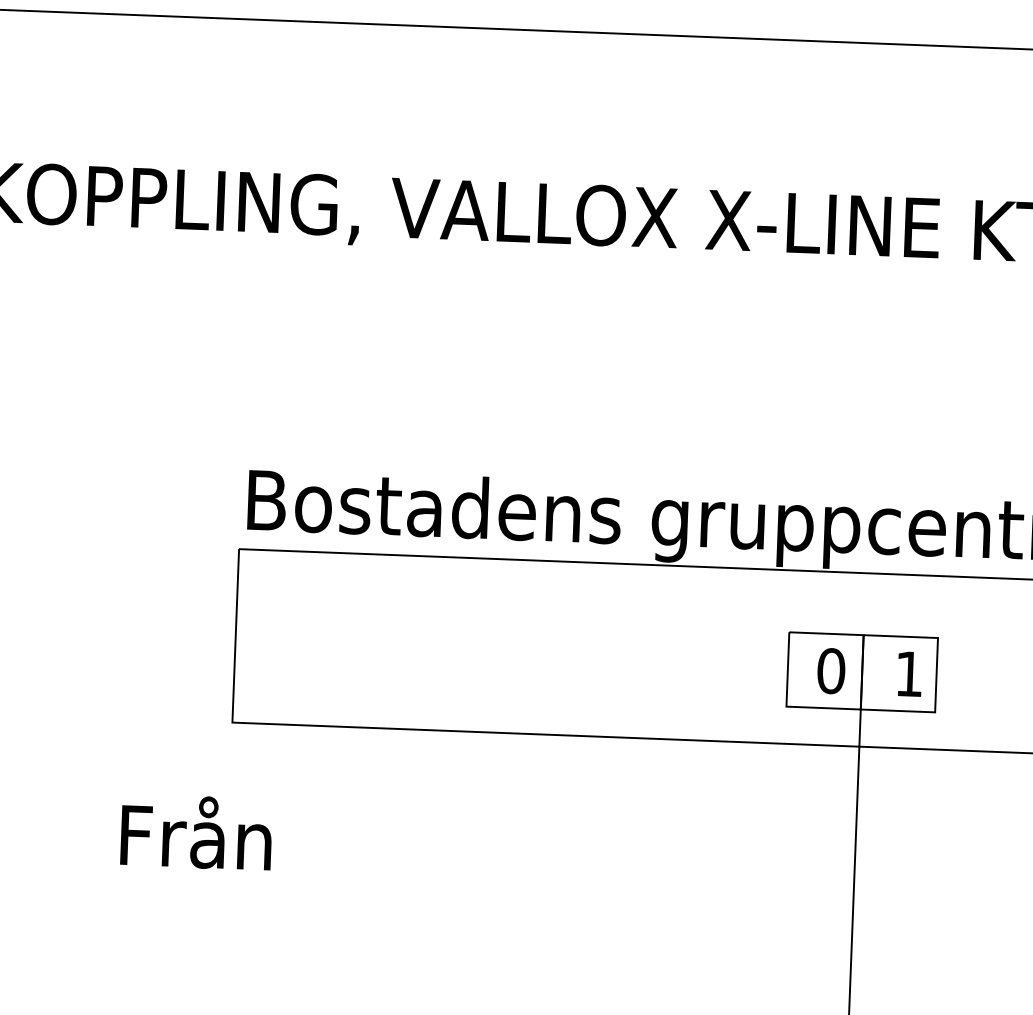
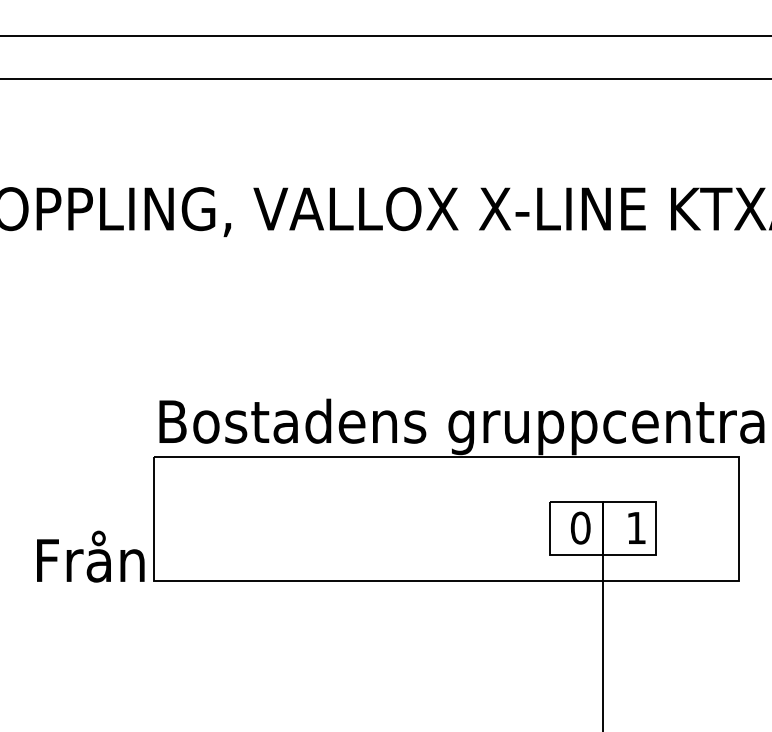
text: (196, 832) -> (90, 556), moved

